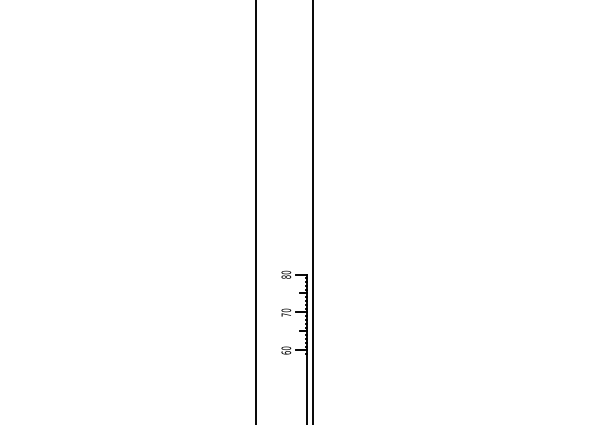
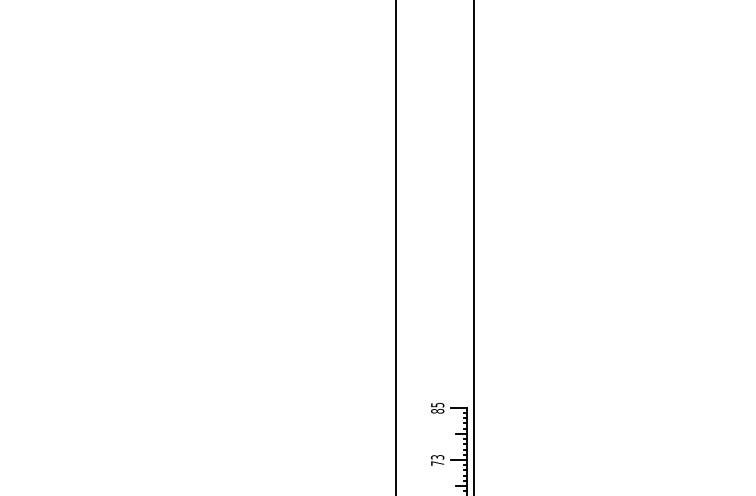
text: (286, 272) -> (437, 404), 80 -> 85
text: (286, 310) -> (437, 457), 70 -> 73

